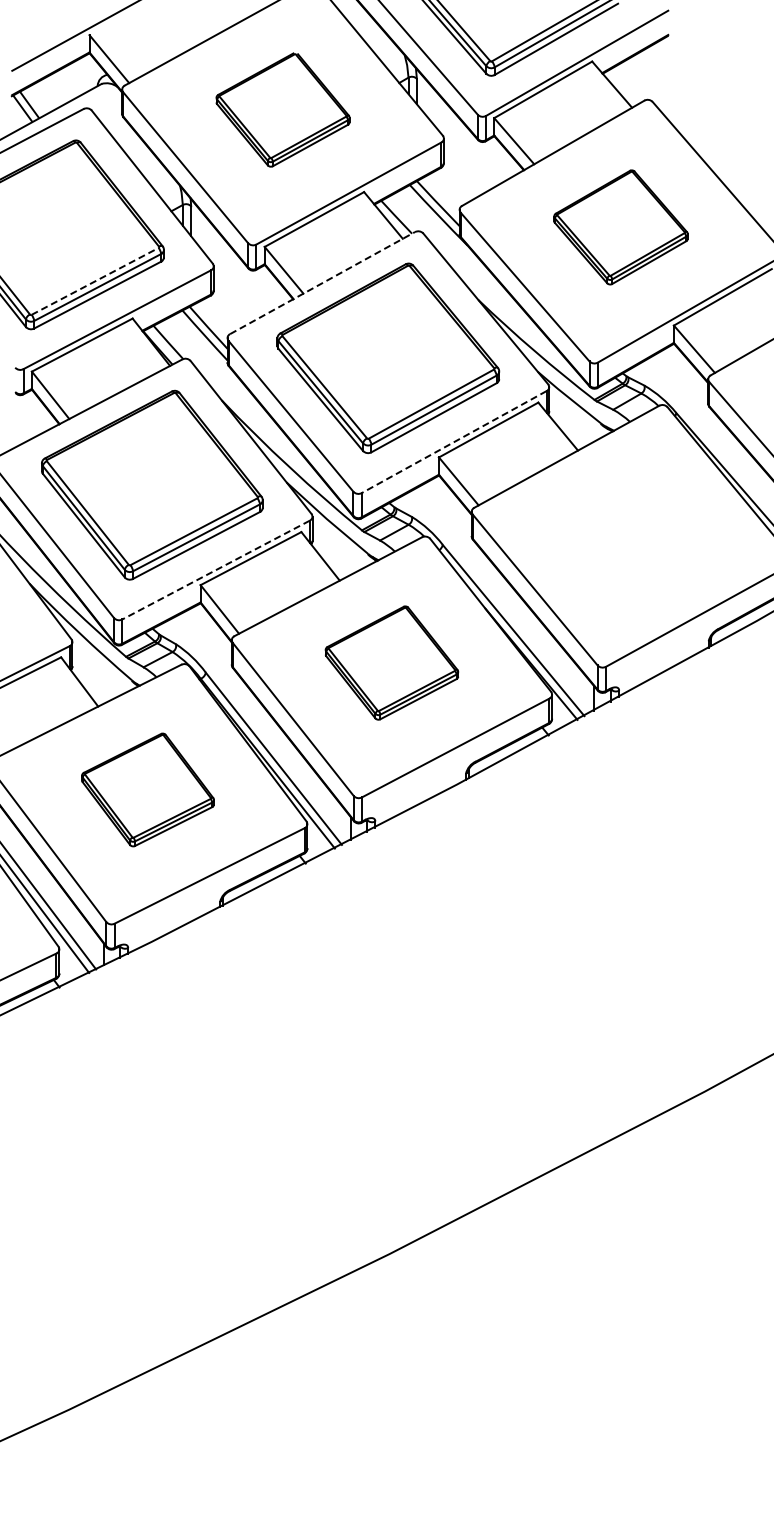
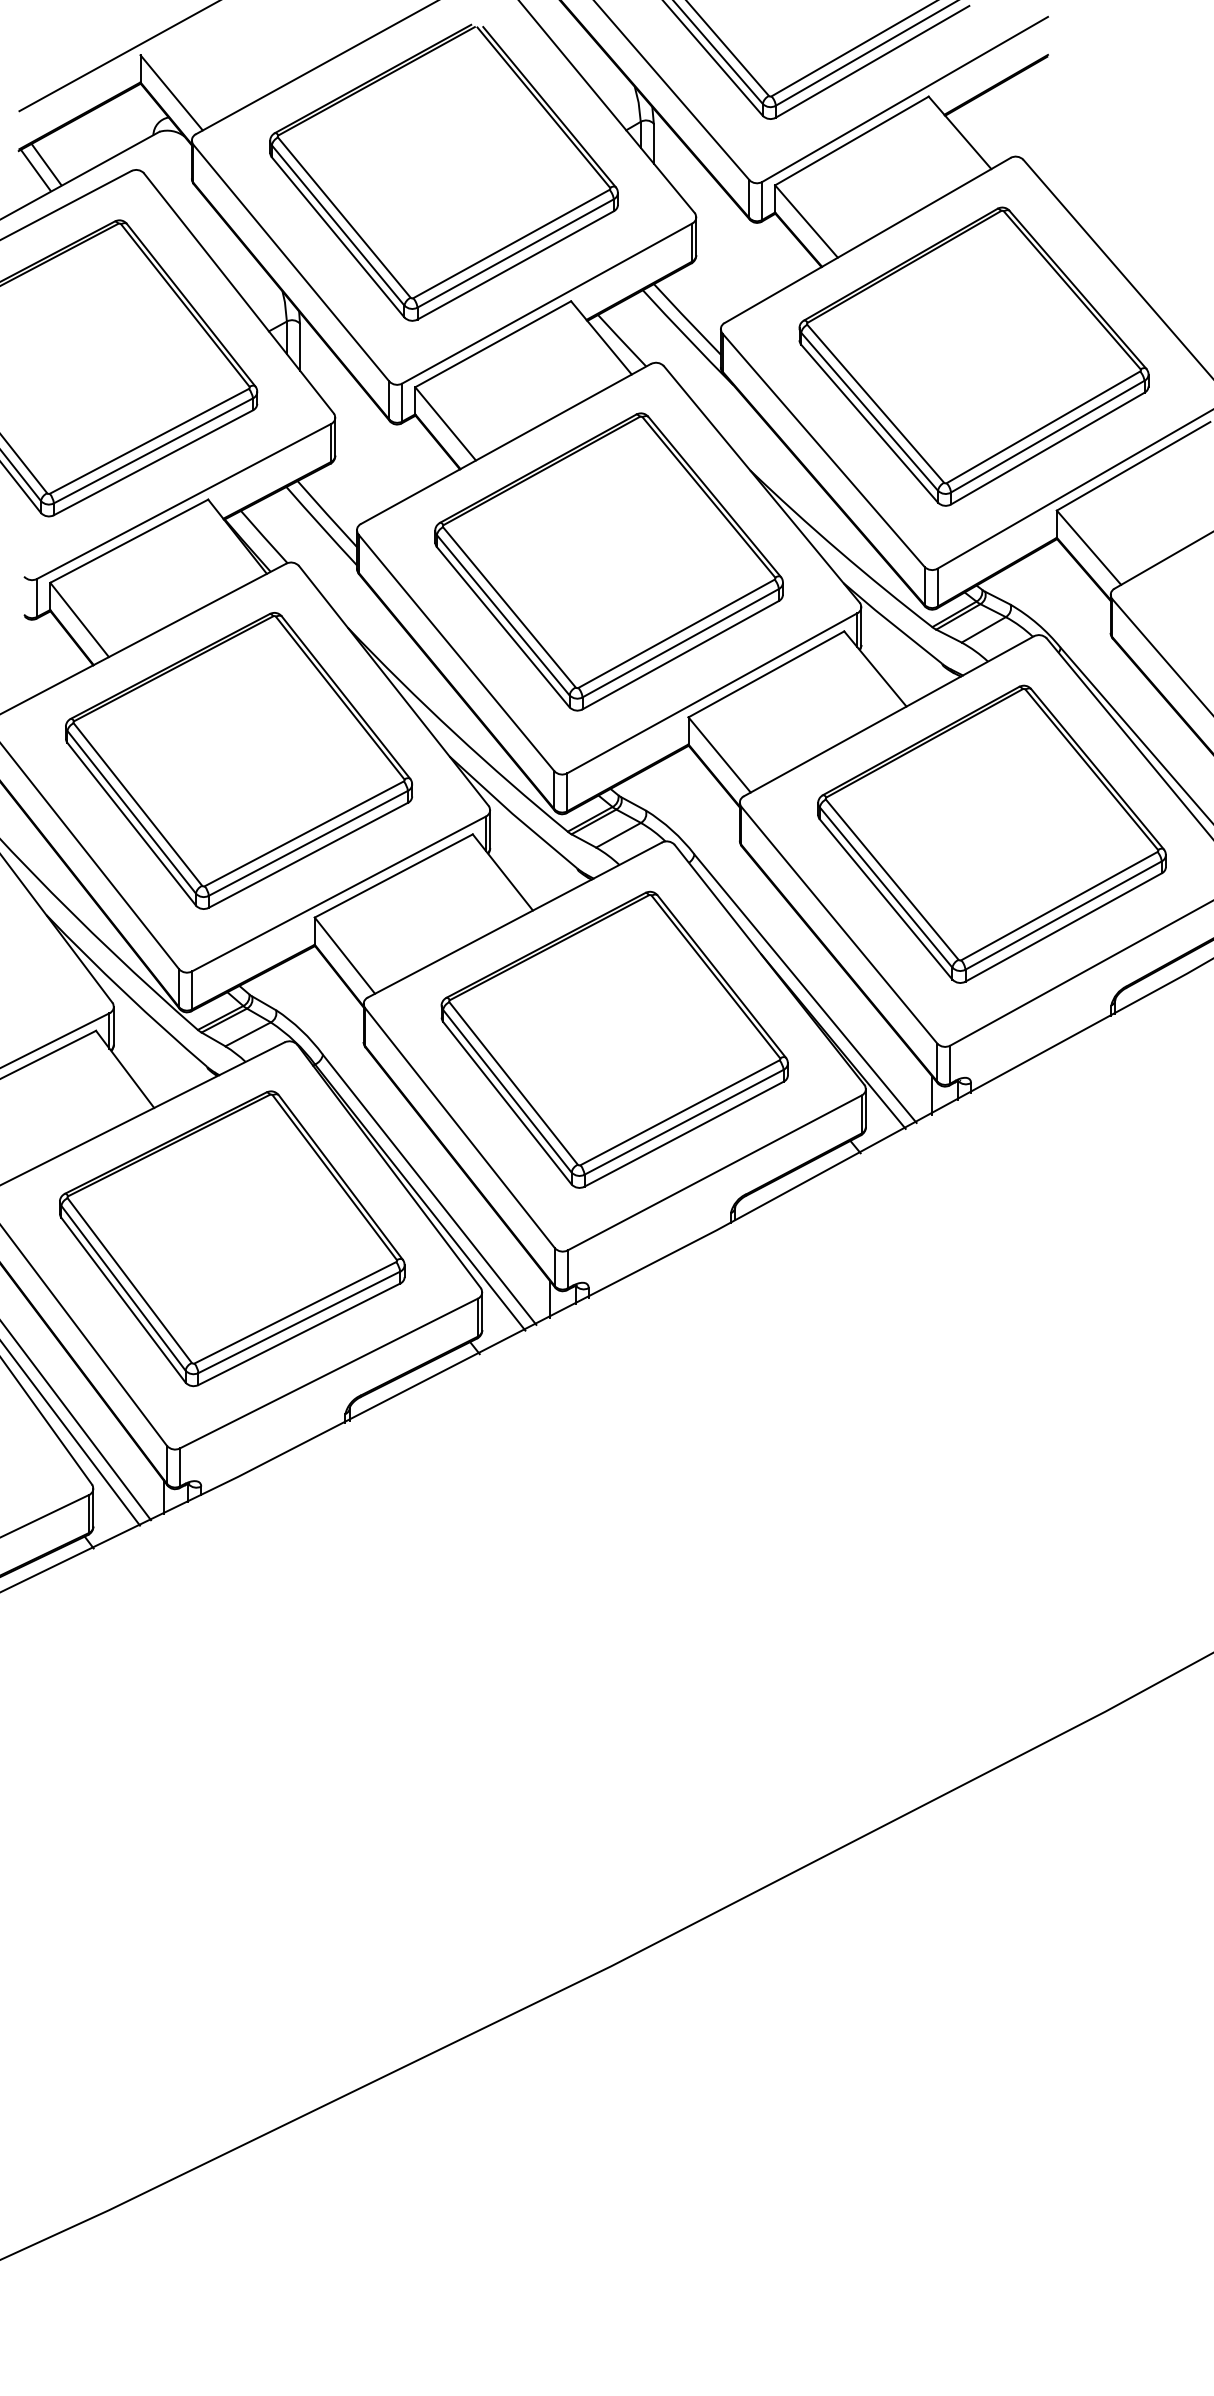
part: (282, 109) -> (443, 171), size x1.67
part: (620, 227) -> (973, 356), size x1.67
line: (95, 281) -> (149, 441), dashed -> solid
line: (322, 283) -> (505, 444), dashed -> solid
line: (454, 442) -> (712, 693), dashed -> solid
part: (632, 531) -> (991, 833), added
line: (216, 570) -> (339, 894), dashed -> solid
part: (391, 662) -> (614, 1038), size x1.67
part: (147, 789) -> (231, 1237), size x1.67

